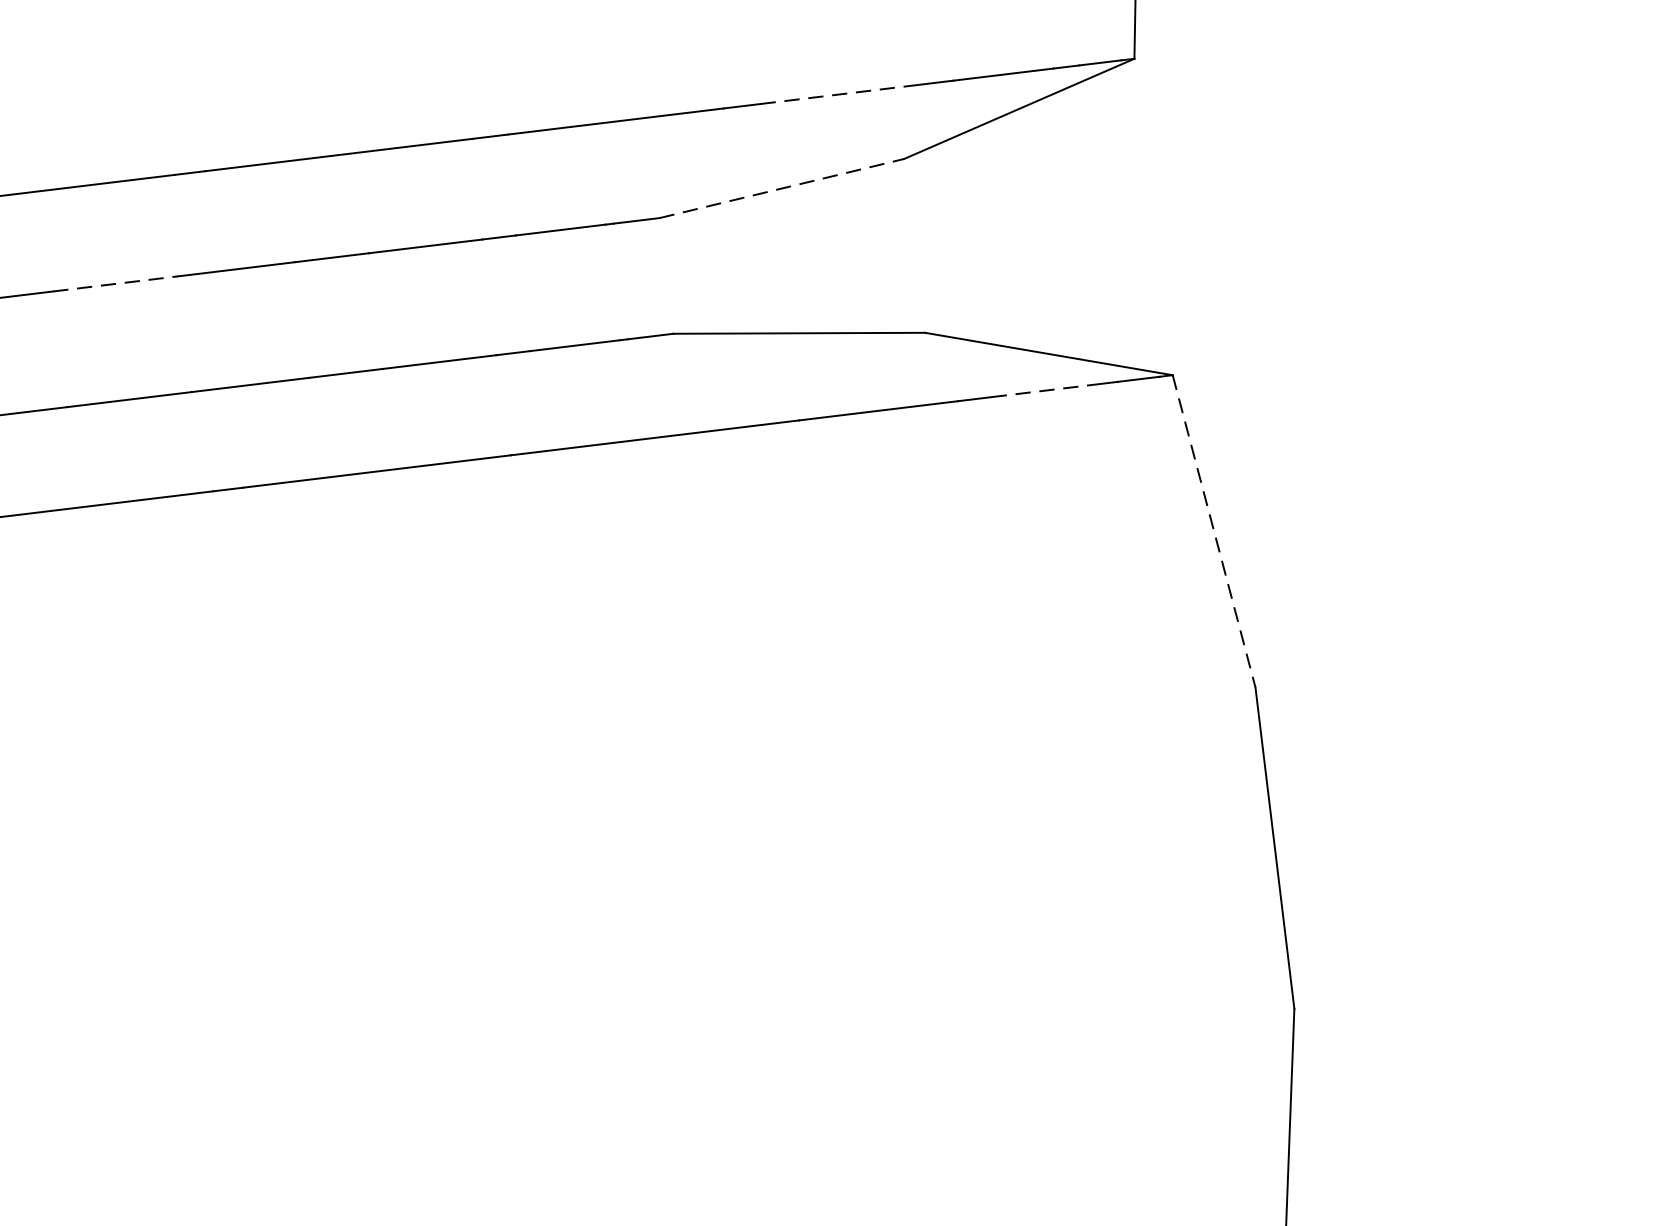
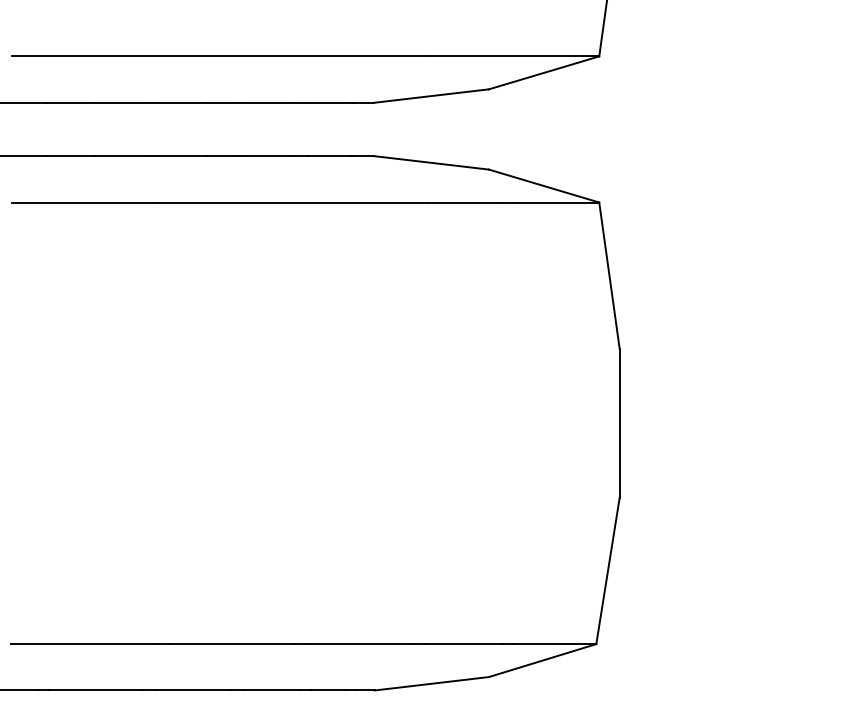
line: (840, 94) -> (463, 56), dashed -> solid
line: (781, 189) -> (431, 96), dashed -> solid
line: (116, 283) -> (123, 102), dashed -> solid
line: (1043, 390) -> (539, 202), dashed -> solid
line: (1214, 532) -> (609, 276), dashed -> solid

